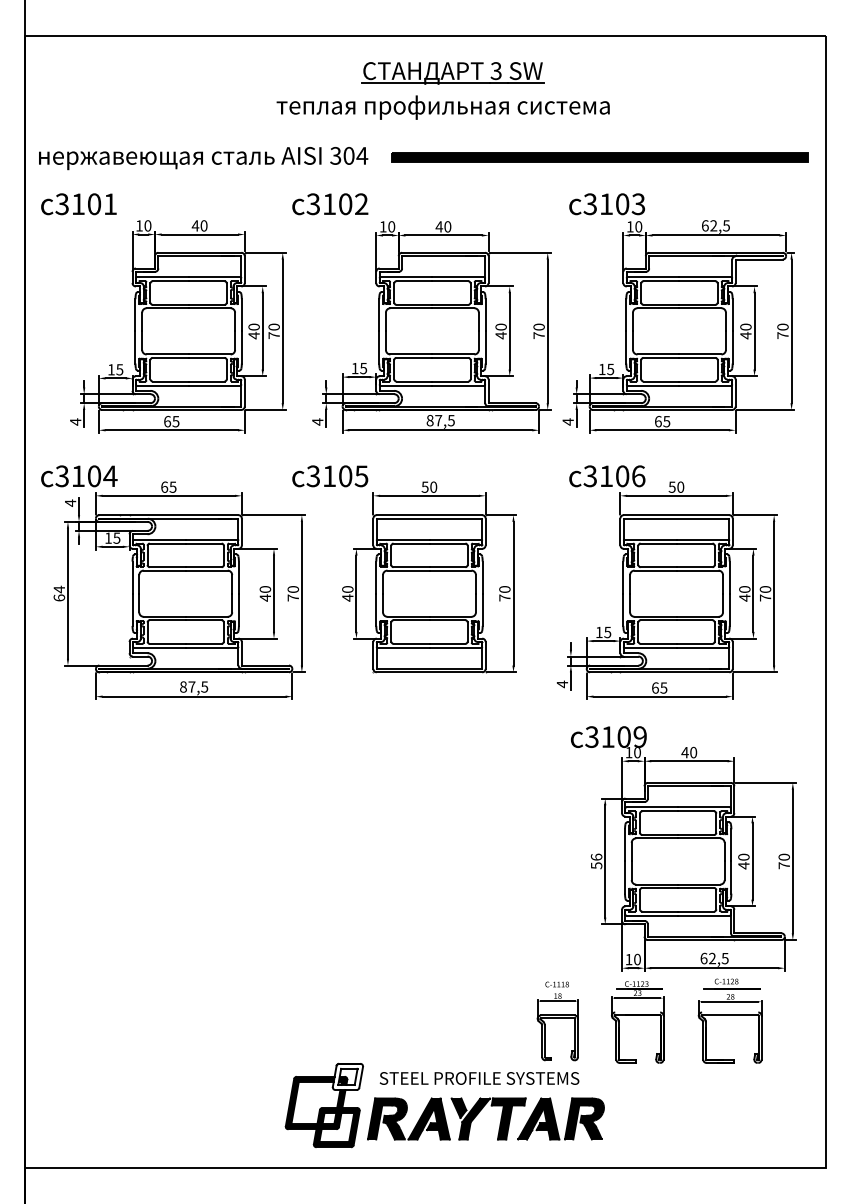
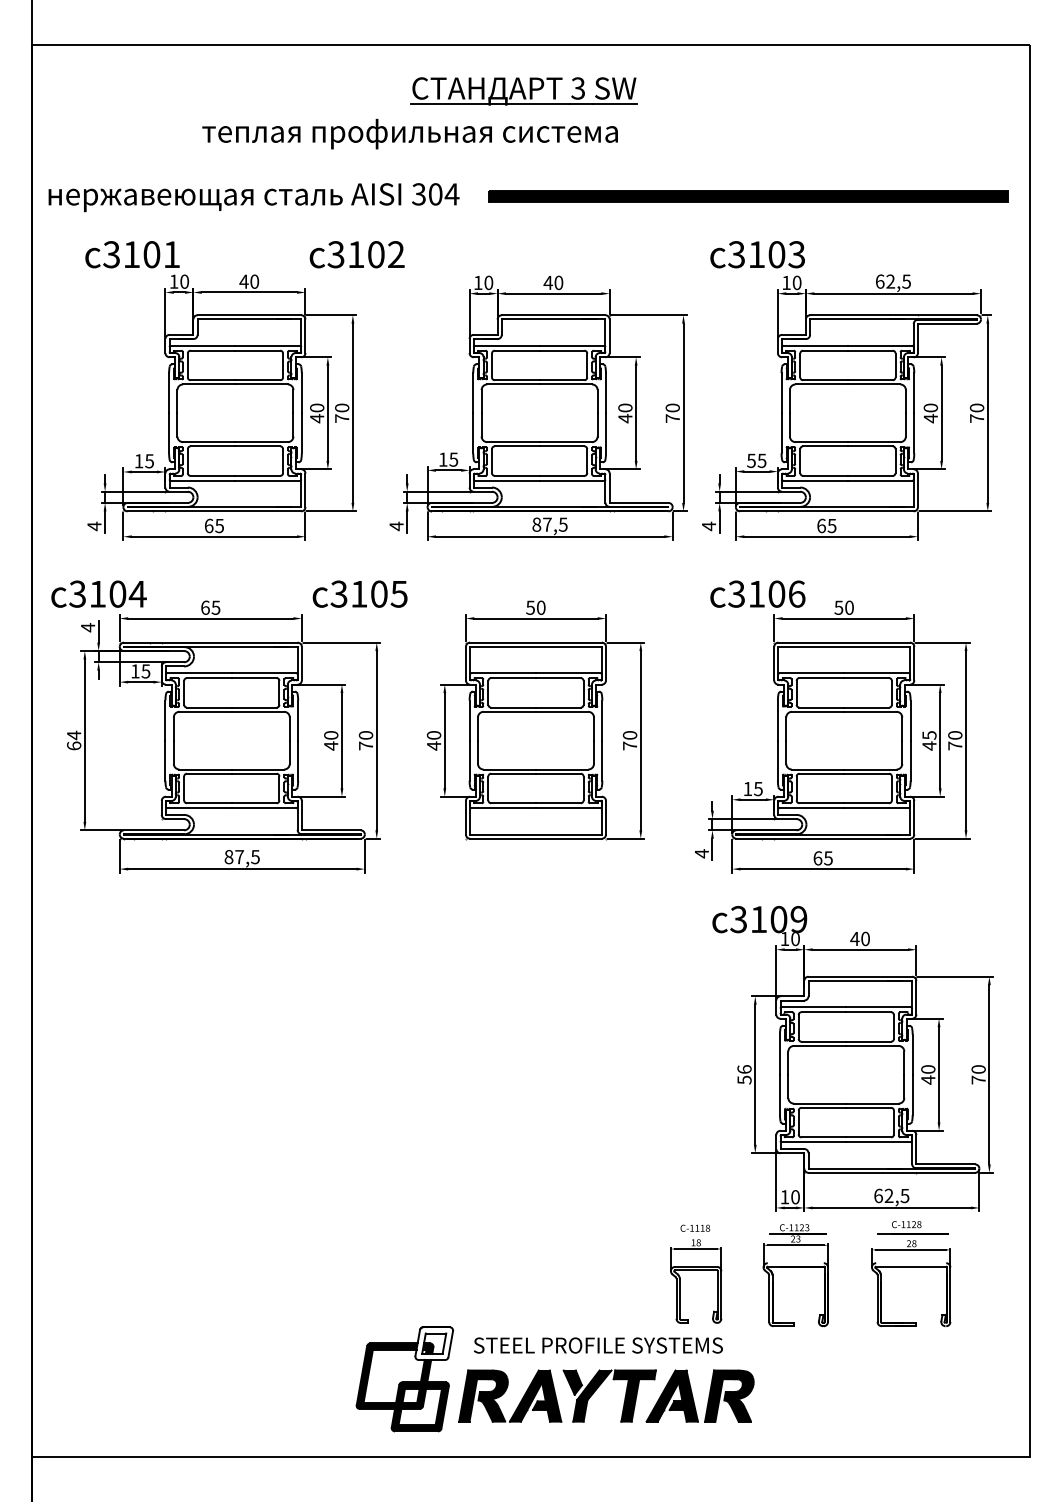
part: (452, 73) -> (523, 91), moved
text: (442, 107) -> (409, 133), moved
text: (78, 204) -> (132, 254), moved
text: (329, 204) -> (356, 254), moved
text: (602, 369) -> (751, 460), 15 -> 55
text: (329, 475) -> (359, 593), moved
text: (744, 589) -> (929, 735), 40 -> 45

